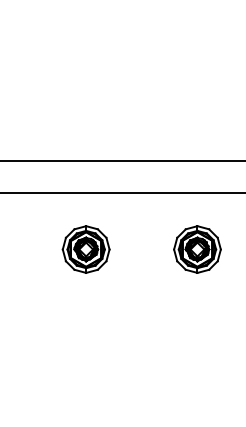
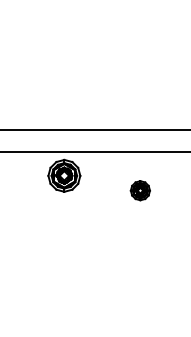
part: (86, 249) -> (64, 175), moved
part: (197, 249) -> (140, 190), size x0.6

